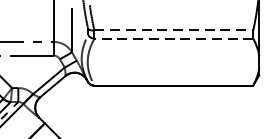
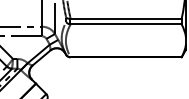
line: (174, 30) -> (126, 18), dashed -> solid
line: (174, 38) -> (126, 24), dashed -> solid

